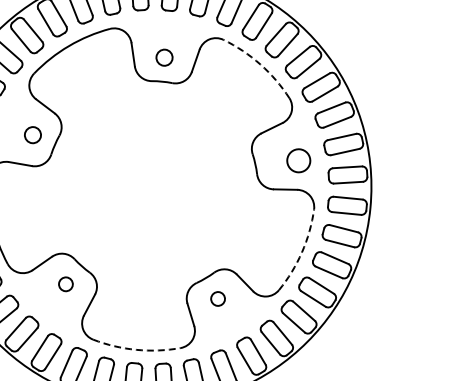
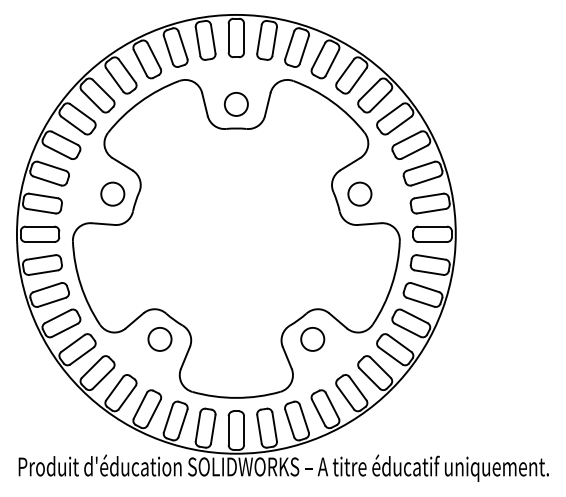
circle: (164, 57) -> (236, 104), size x1.43
arc: (260, 64) -> (332, 101), dashed -> solid
circle: (32, 134) -> (112, 193), size x1.43
circle: (298, 160) -> (359, 193), moved
arc: (301, 251) -> (391, 284), dashed -> solid
circle: (65, 284) -> (159, 339), size x1.67
circle: (217, 299) -> (312, 339), size x1.67
arc: (136, 349) -> (236, 397), dashed -> solid

